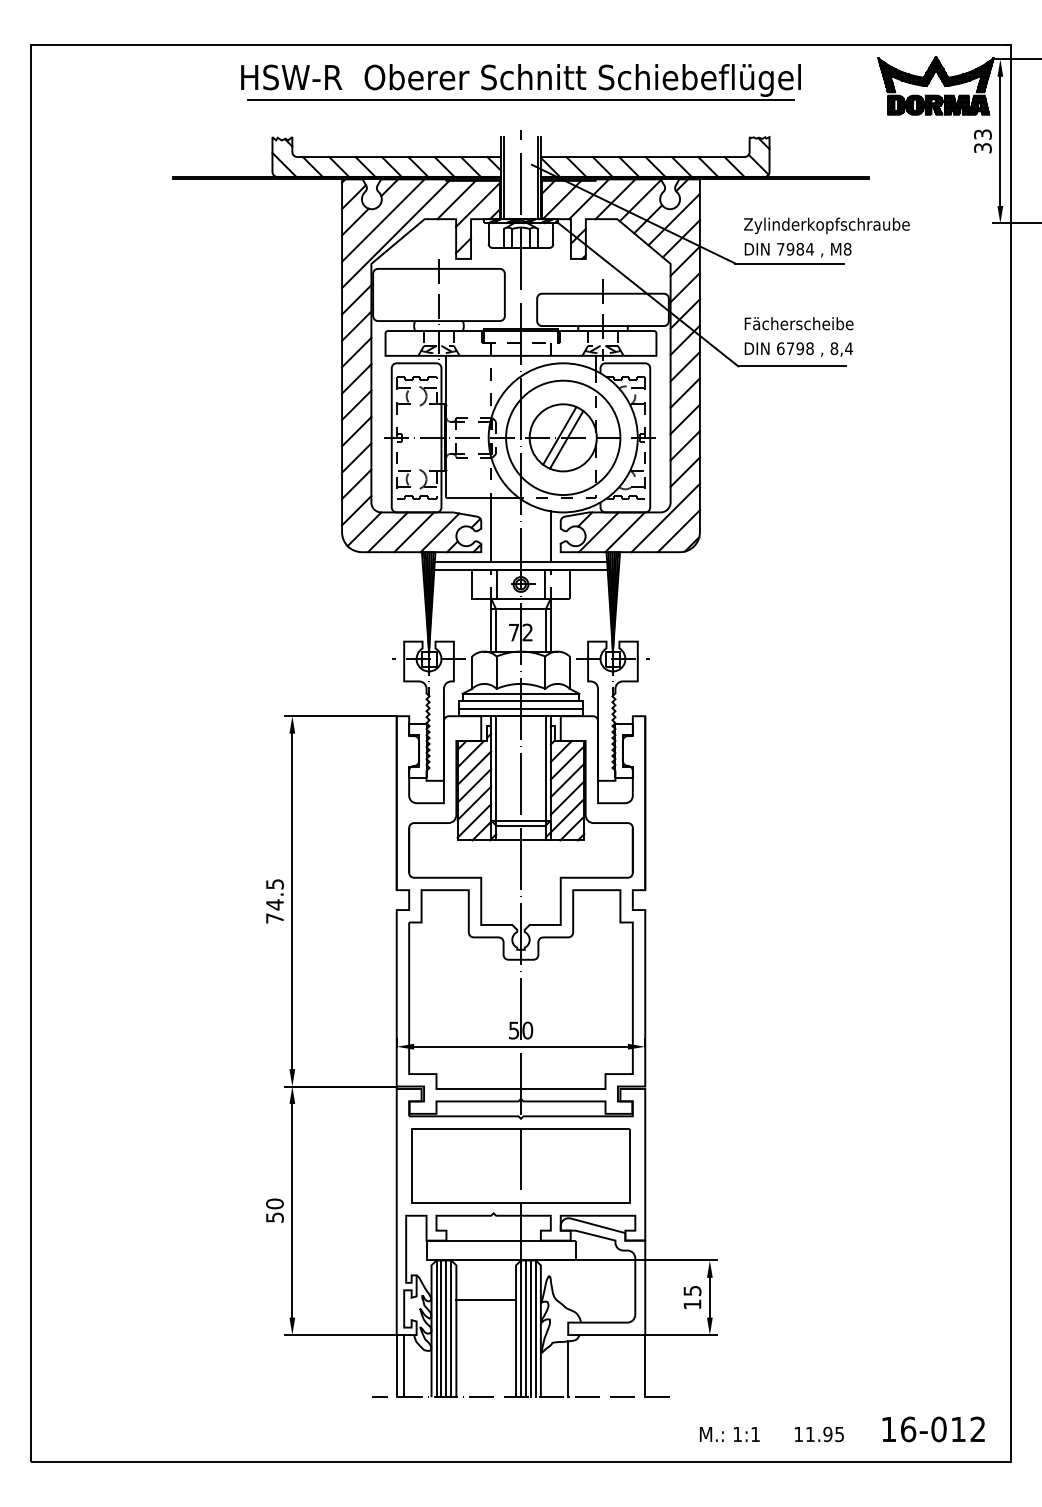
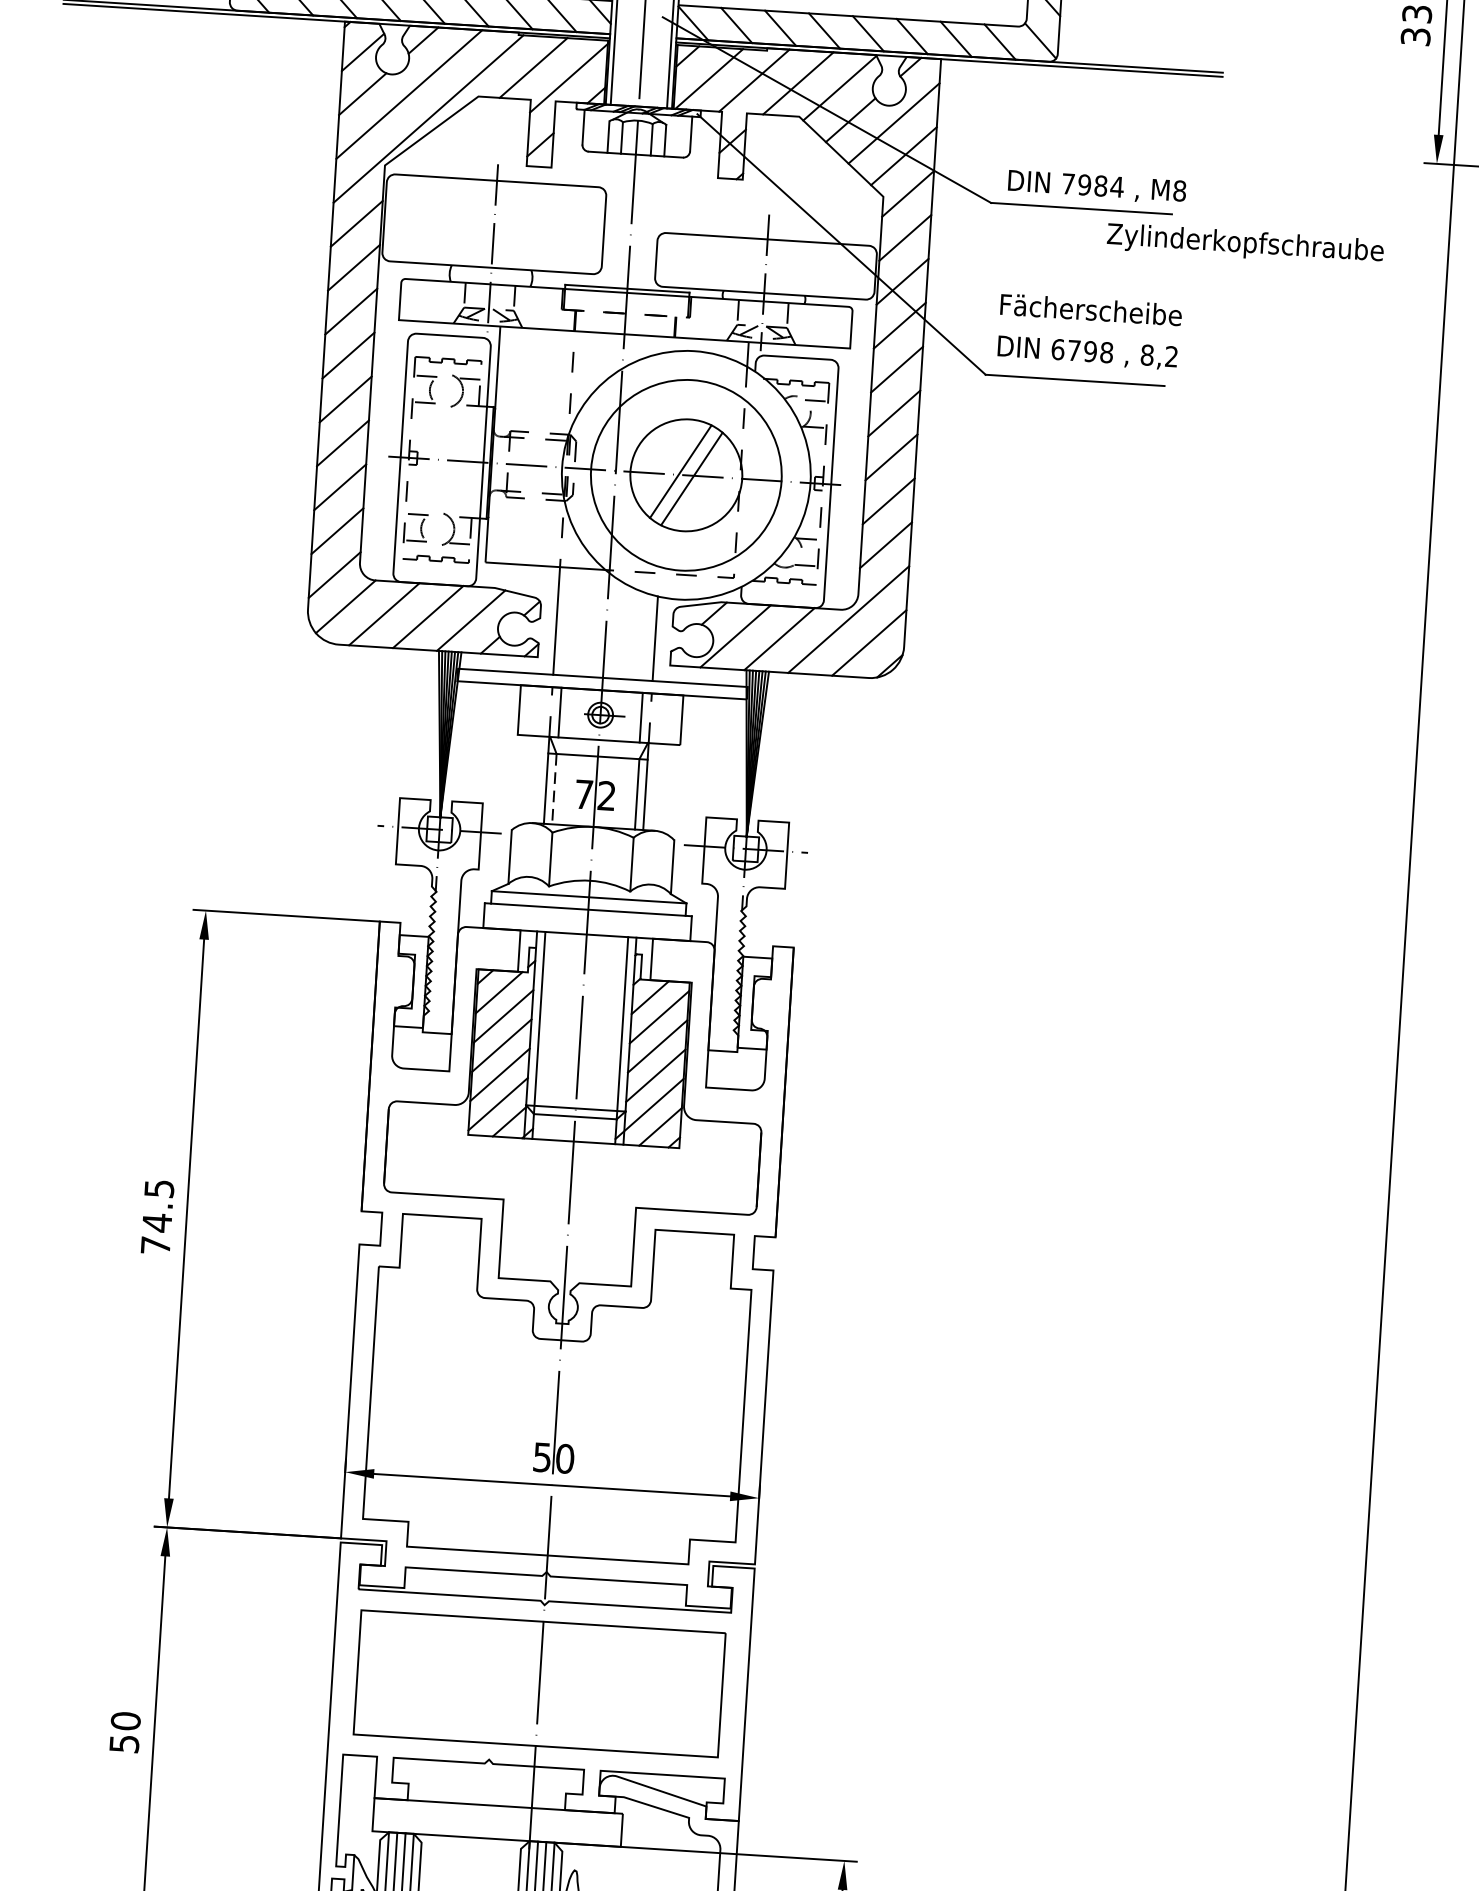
text: (826, 225) -> (1244, 243), moved
text: (848, 348) -> (1170, 356), 8,4 -> 8,2
line: (496, 630) -> (554, 789), solid -> dashed
line: (520, 708) -> (586, 921), removed

